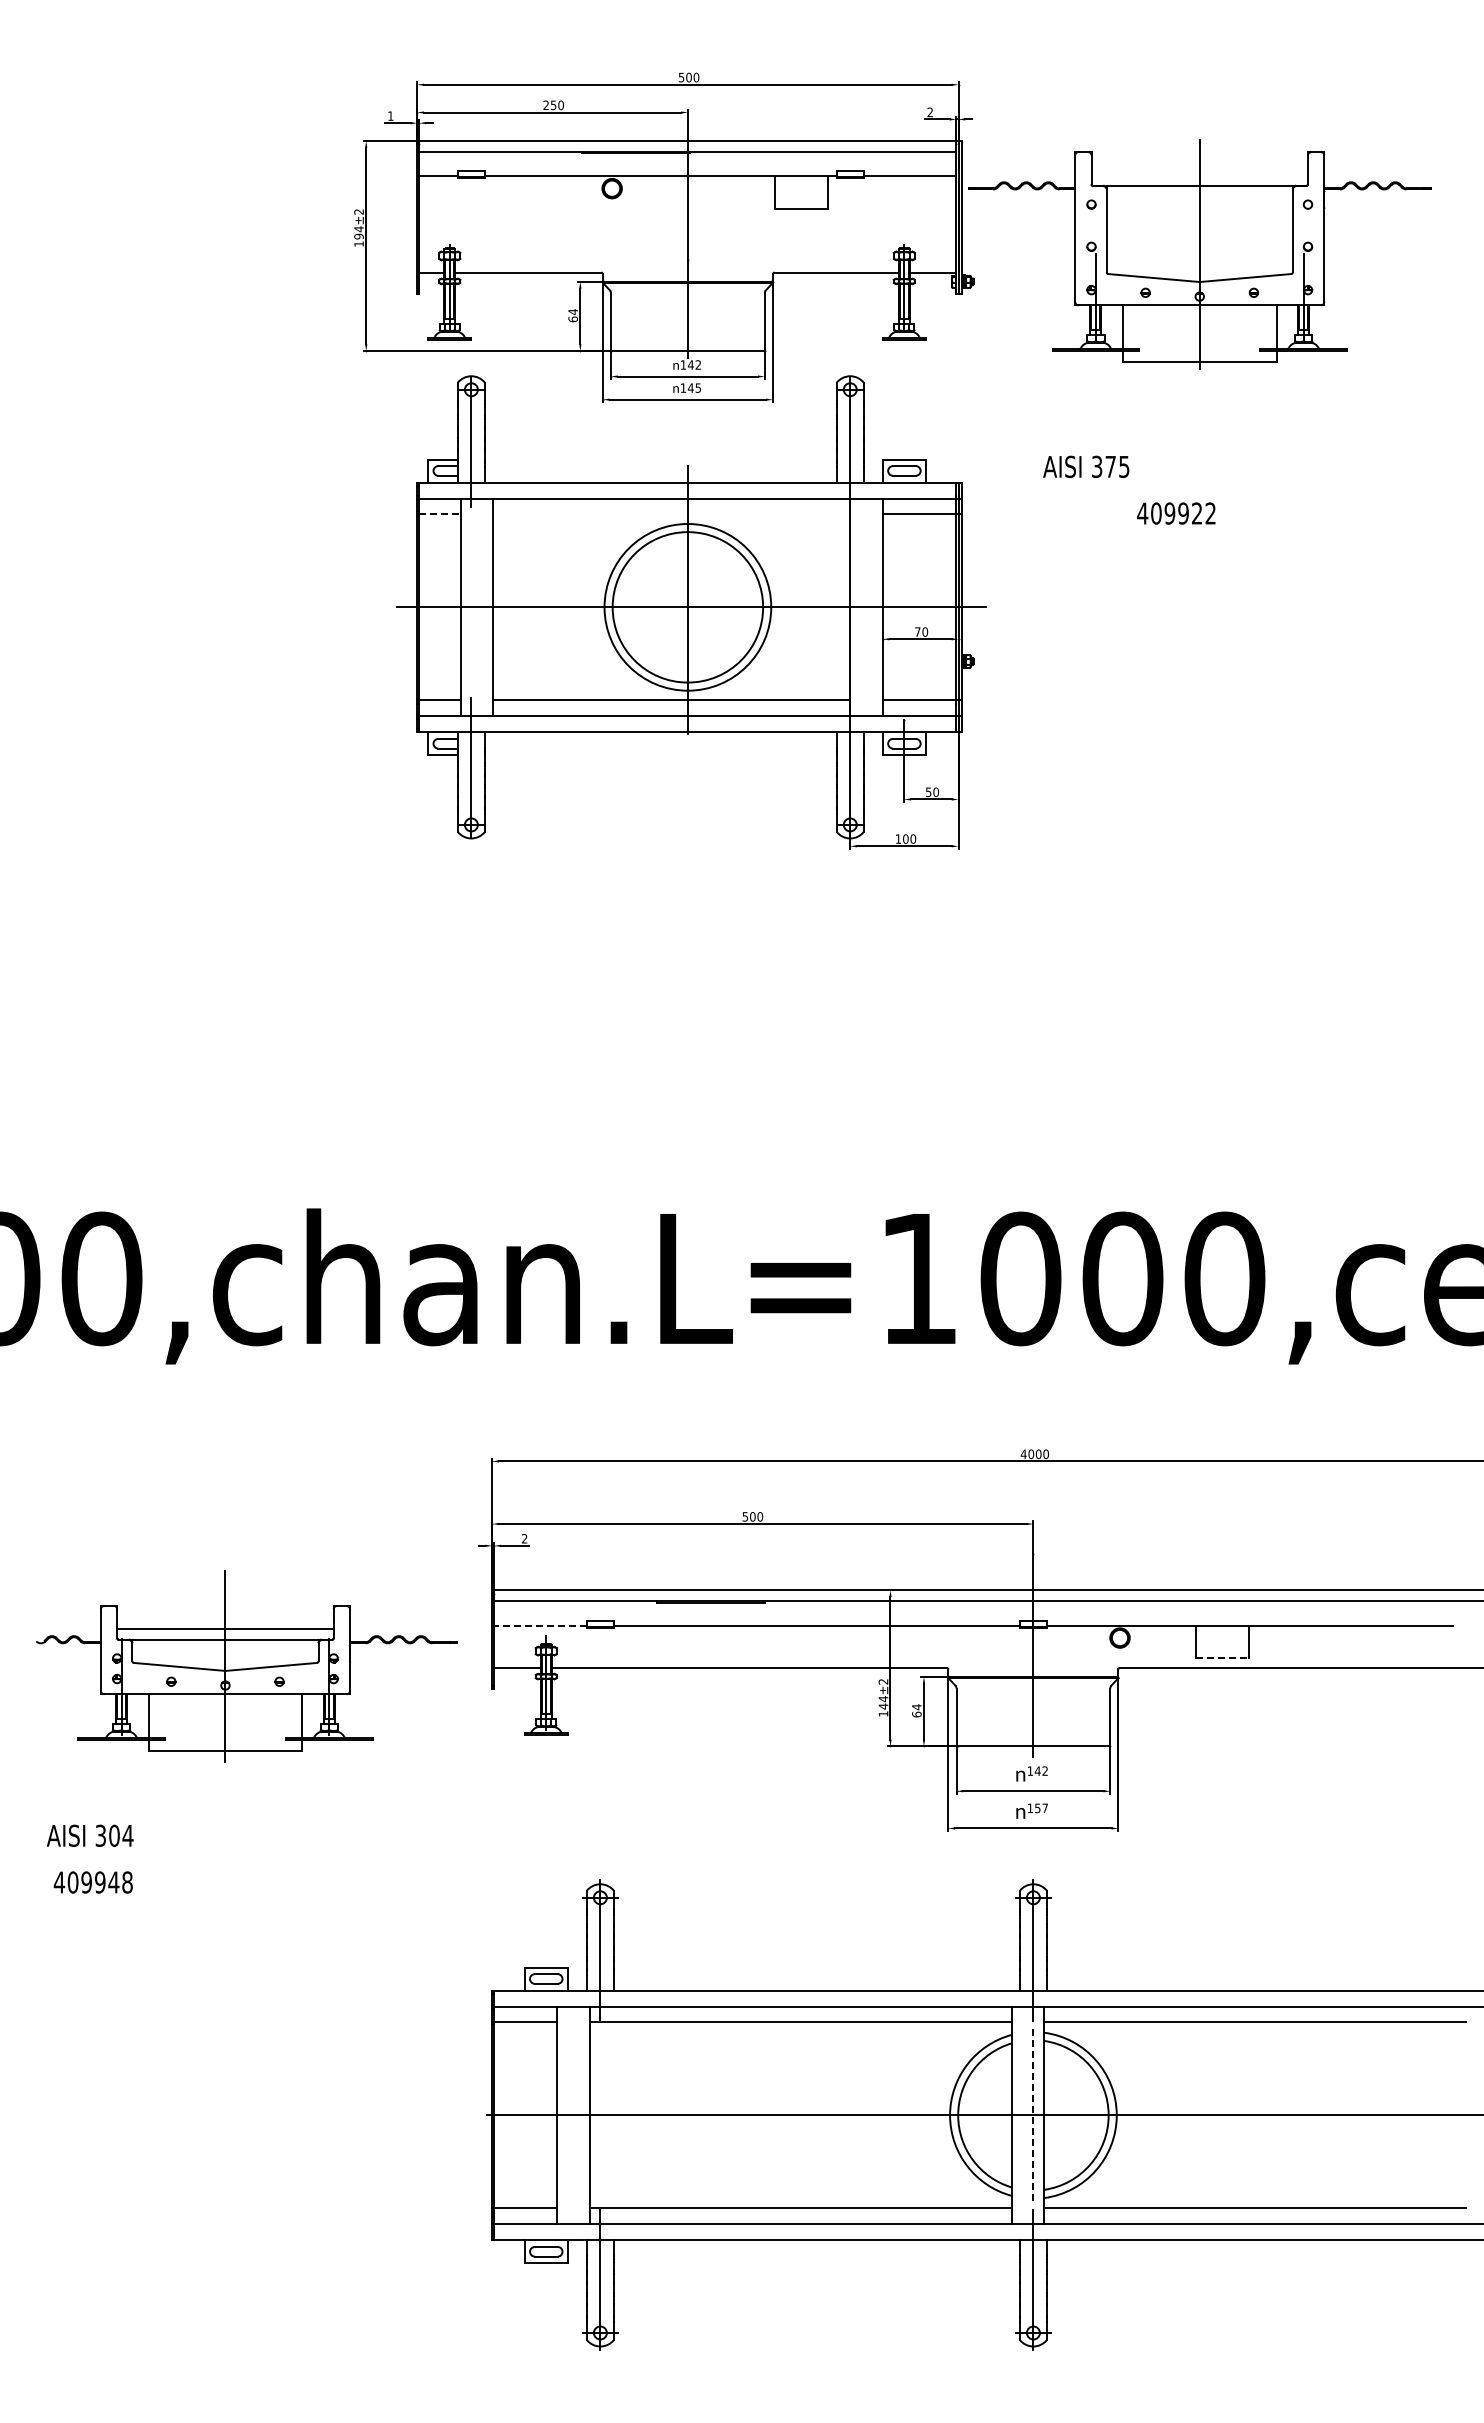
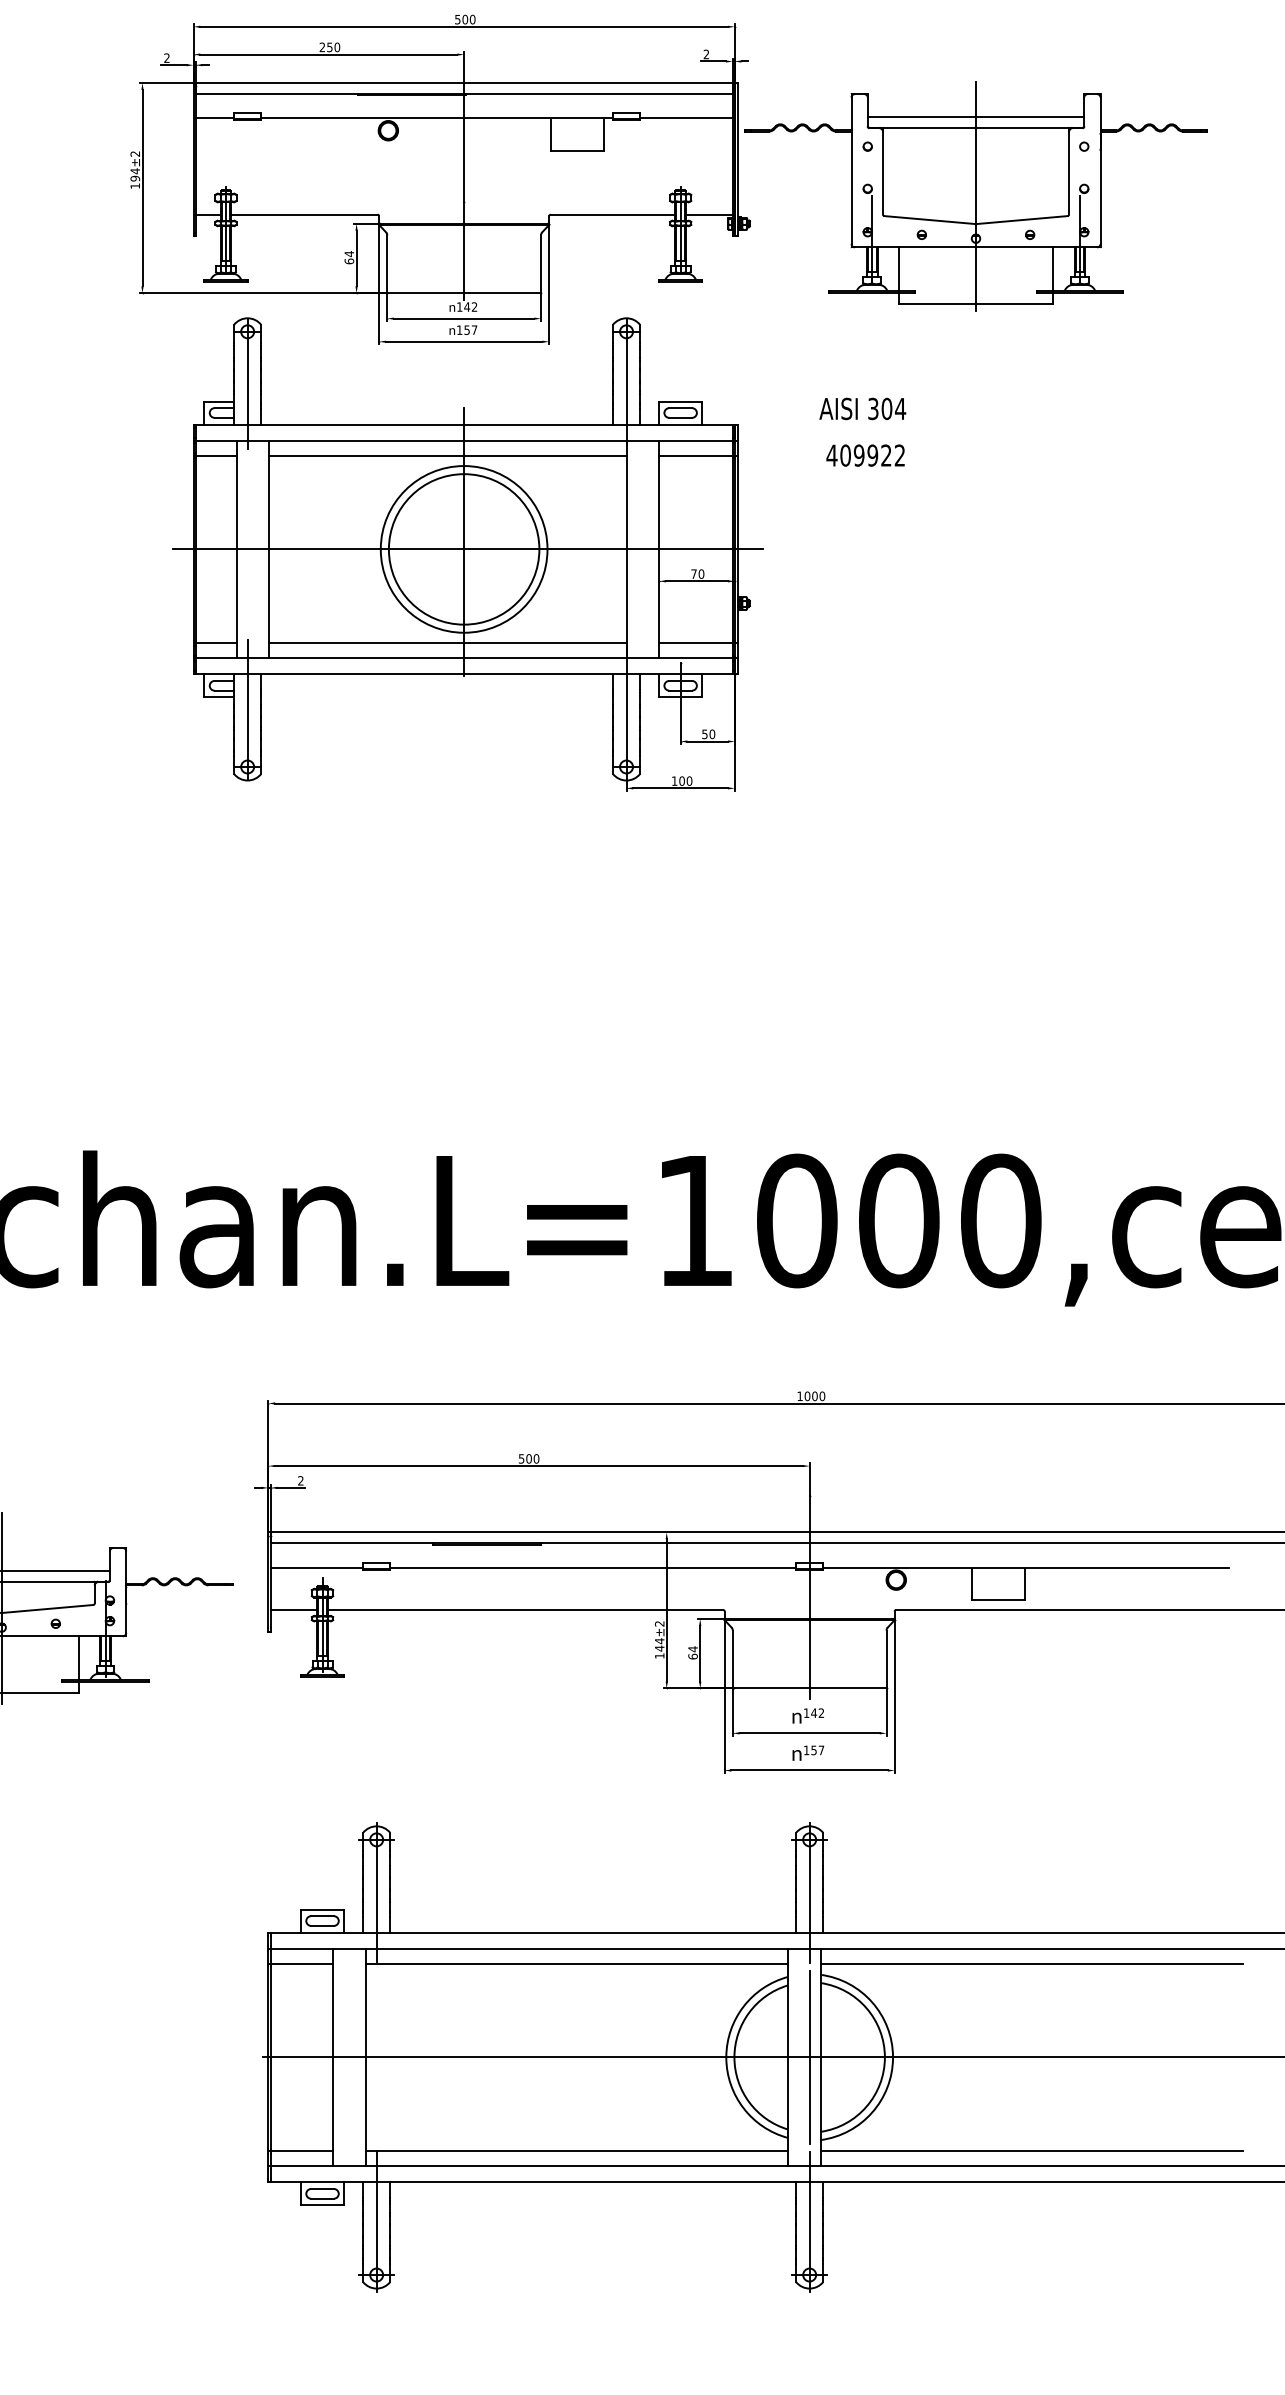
text: (390, 115) -> (166, 57), 1 -> 2
line: (1199, 174) -> (975, 116), added
text: (693, 387) -> (469, 329), 145 -> 157
text: (1117, 466) -> (893, 408), 375 -> 304
text: (1176, 513) -> (865, 455), moved
line: (440, 514) -> (216, 456), dashed -> solid
line: (671, 514) -> (447, 456), added
text: (1023, 1453) -> (799, 1395), 4000 -> 1000
line: (540, 1625) -> (316, 1567), dashed -> solid
line: (1222, 1658) -> (998, 1600), dashed -> solid
line: (1033, 2115) -> (809, 2057), dashed -> solid

